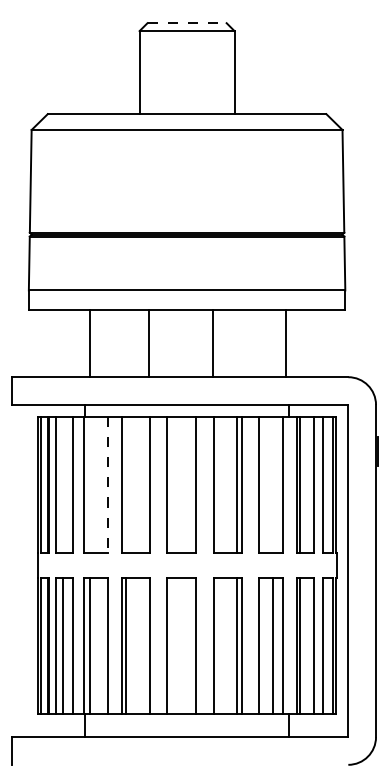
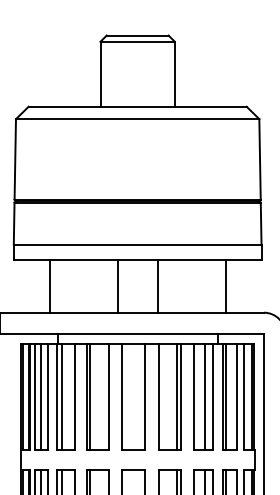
line: (187, 23) -> (137, 35), dashed -> solid
line: (89, 343) -> (49, 286), moved
line: (148, 343) -> (117, 286), moved
line: (285, 343) -> (225, 286), moved
line: (63, 485) -> (40, 397), added
line: (90, 485) -> (62, 397), added
line: (107, 485) -> (75, 397), dashed -> solid
line: (125, 485) -> (89, 397), added
line: (272, 485) -> (204, 397), added

